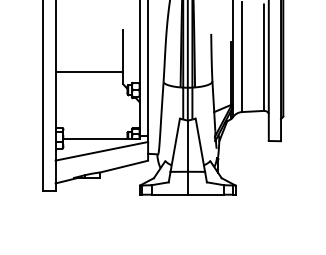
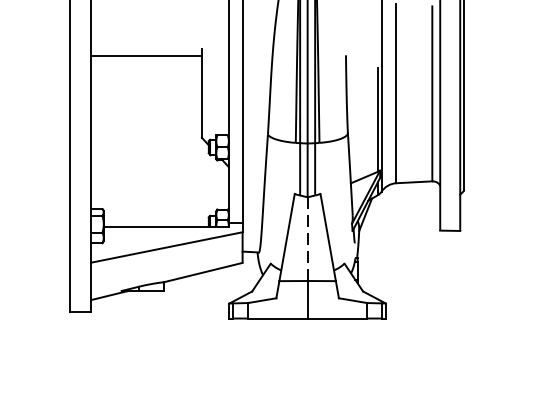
line: (89, 72) -> (146, 56), moved
line: (187, 146) -> (307, 239), solid -> dashed

